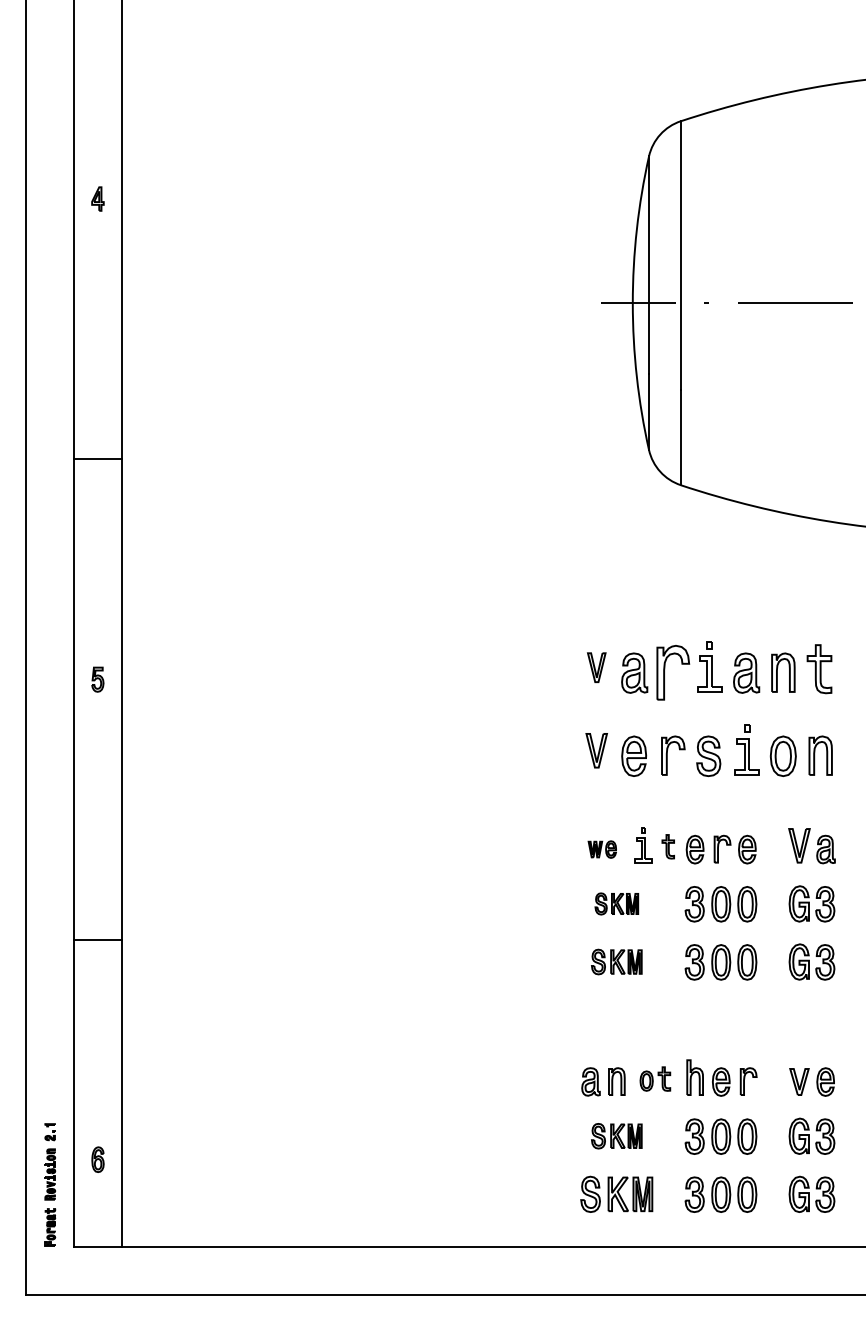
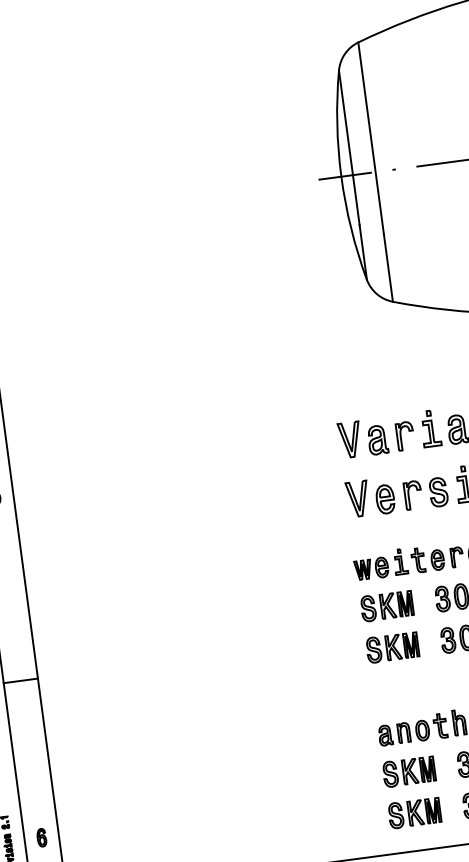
part: (596, 667) -> (350, 439), size x1.67
part: (673, 672) -> (405, 435), size x0.71
part: (596, 750) -> (358, 498), size x1.43
part: (668, 846) -> (418, 560), size x1.43
part: (602, 849) -> (371, 568), size x1.67
part: (616, 903) -> (386, 605), size x1.67
part: (616, 961) -> (392, 647), size x1.43
part: (655, 1078) -> (431, 726), size x1.43
part: (616, 1135) -> (408, 771), size x1.43

